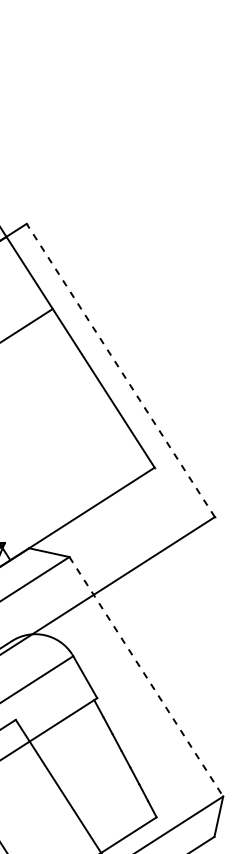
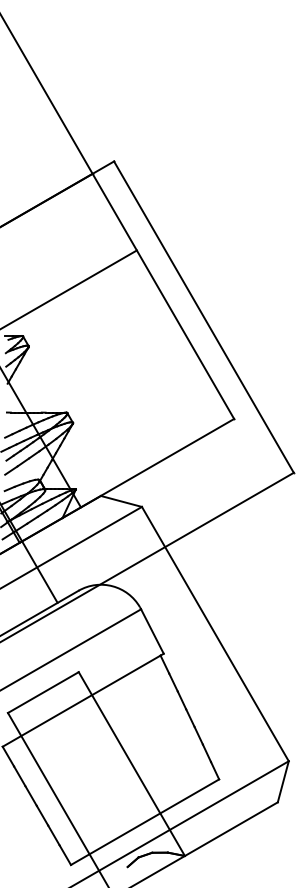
line: (120, 370) -> (203, 317), dashed -> solid
line: (146, 677) -> (215, 634), dashed -> solid

